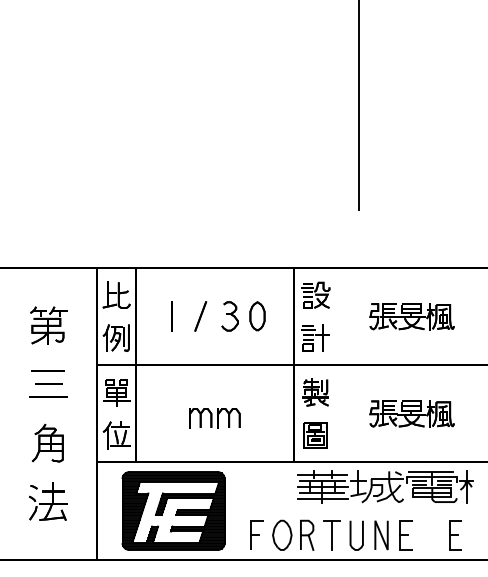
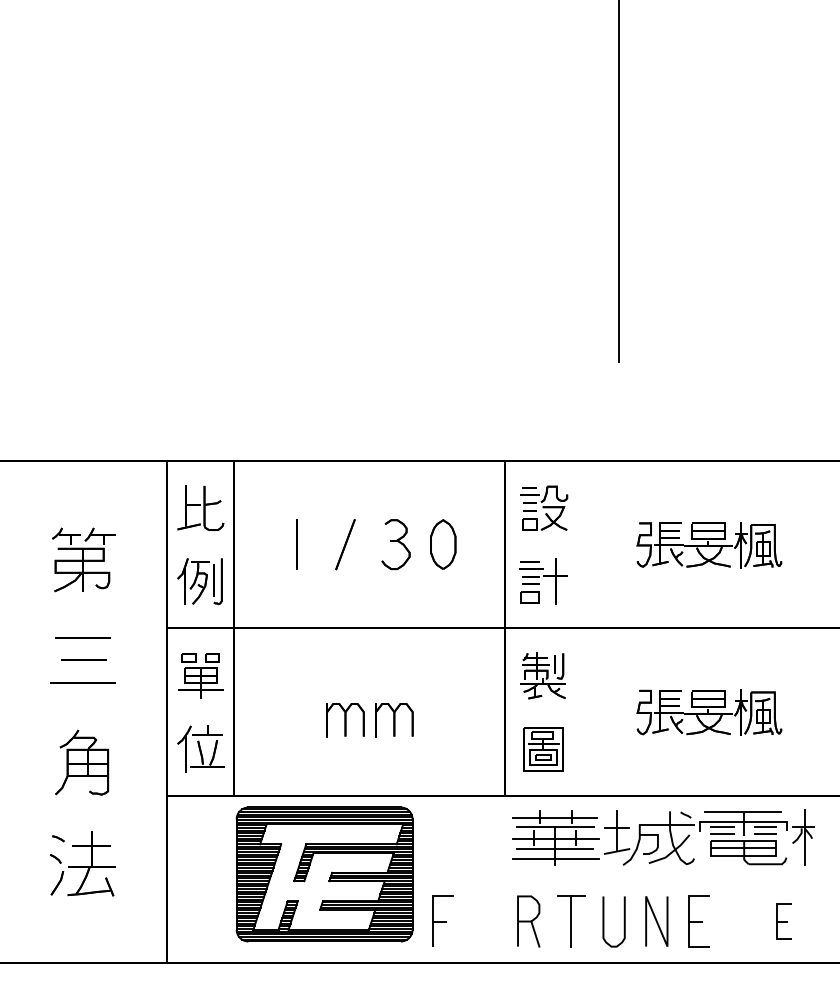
part: (173, 510) -> (324, 873), moved
part: (282, 534) -> (486, 920), removed
part: (455, 535) -> (784, 921), size x0.7

